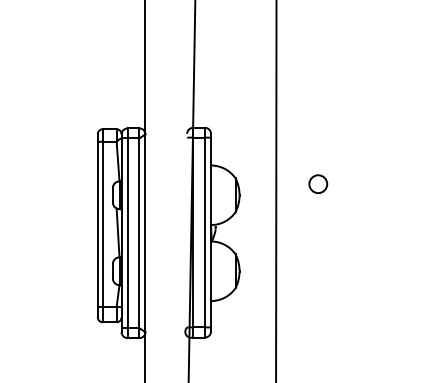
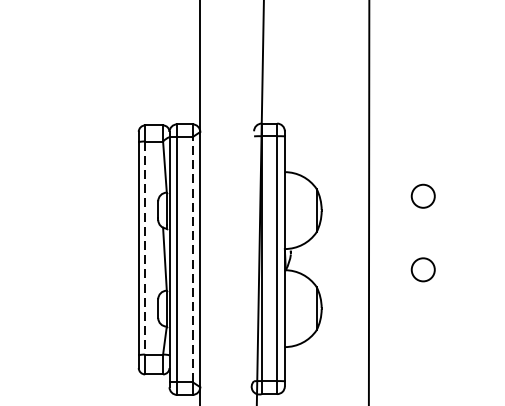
line: (102, 224) -> (144, 248), solid -> dashed
line: (139, 233) -> (192, 259), solid -> dashed
circle: (318, 240) -> (423, 268), added

